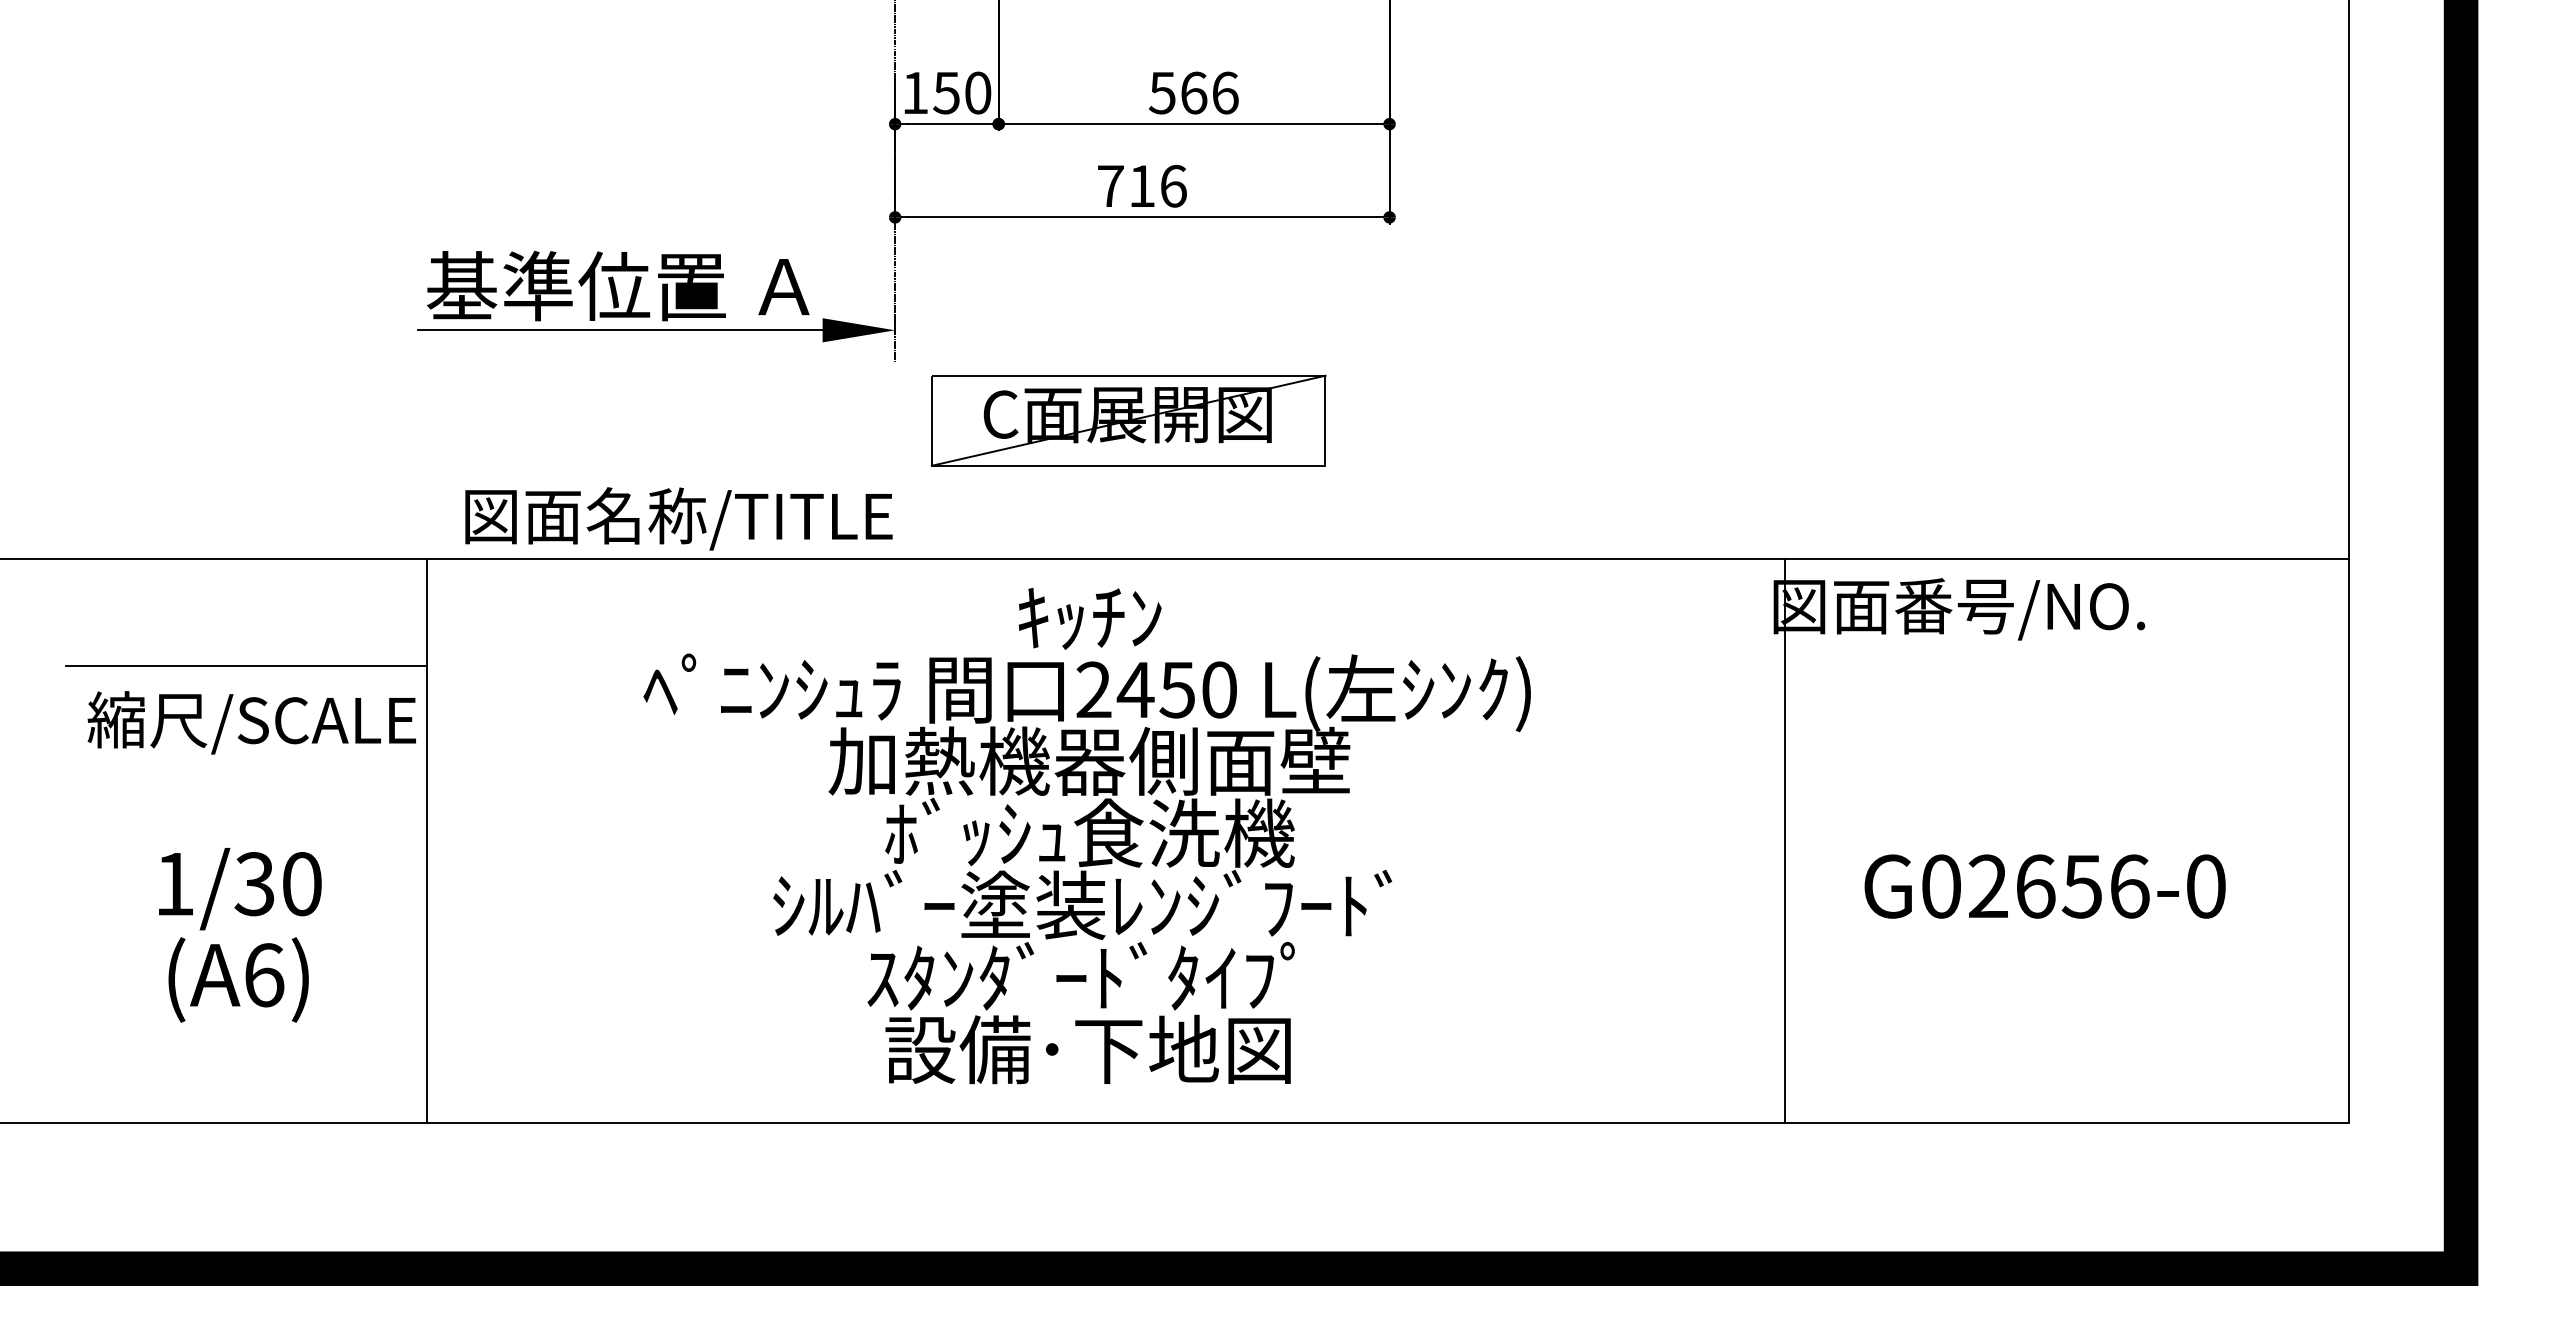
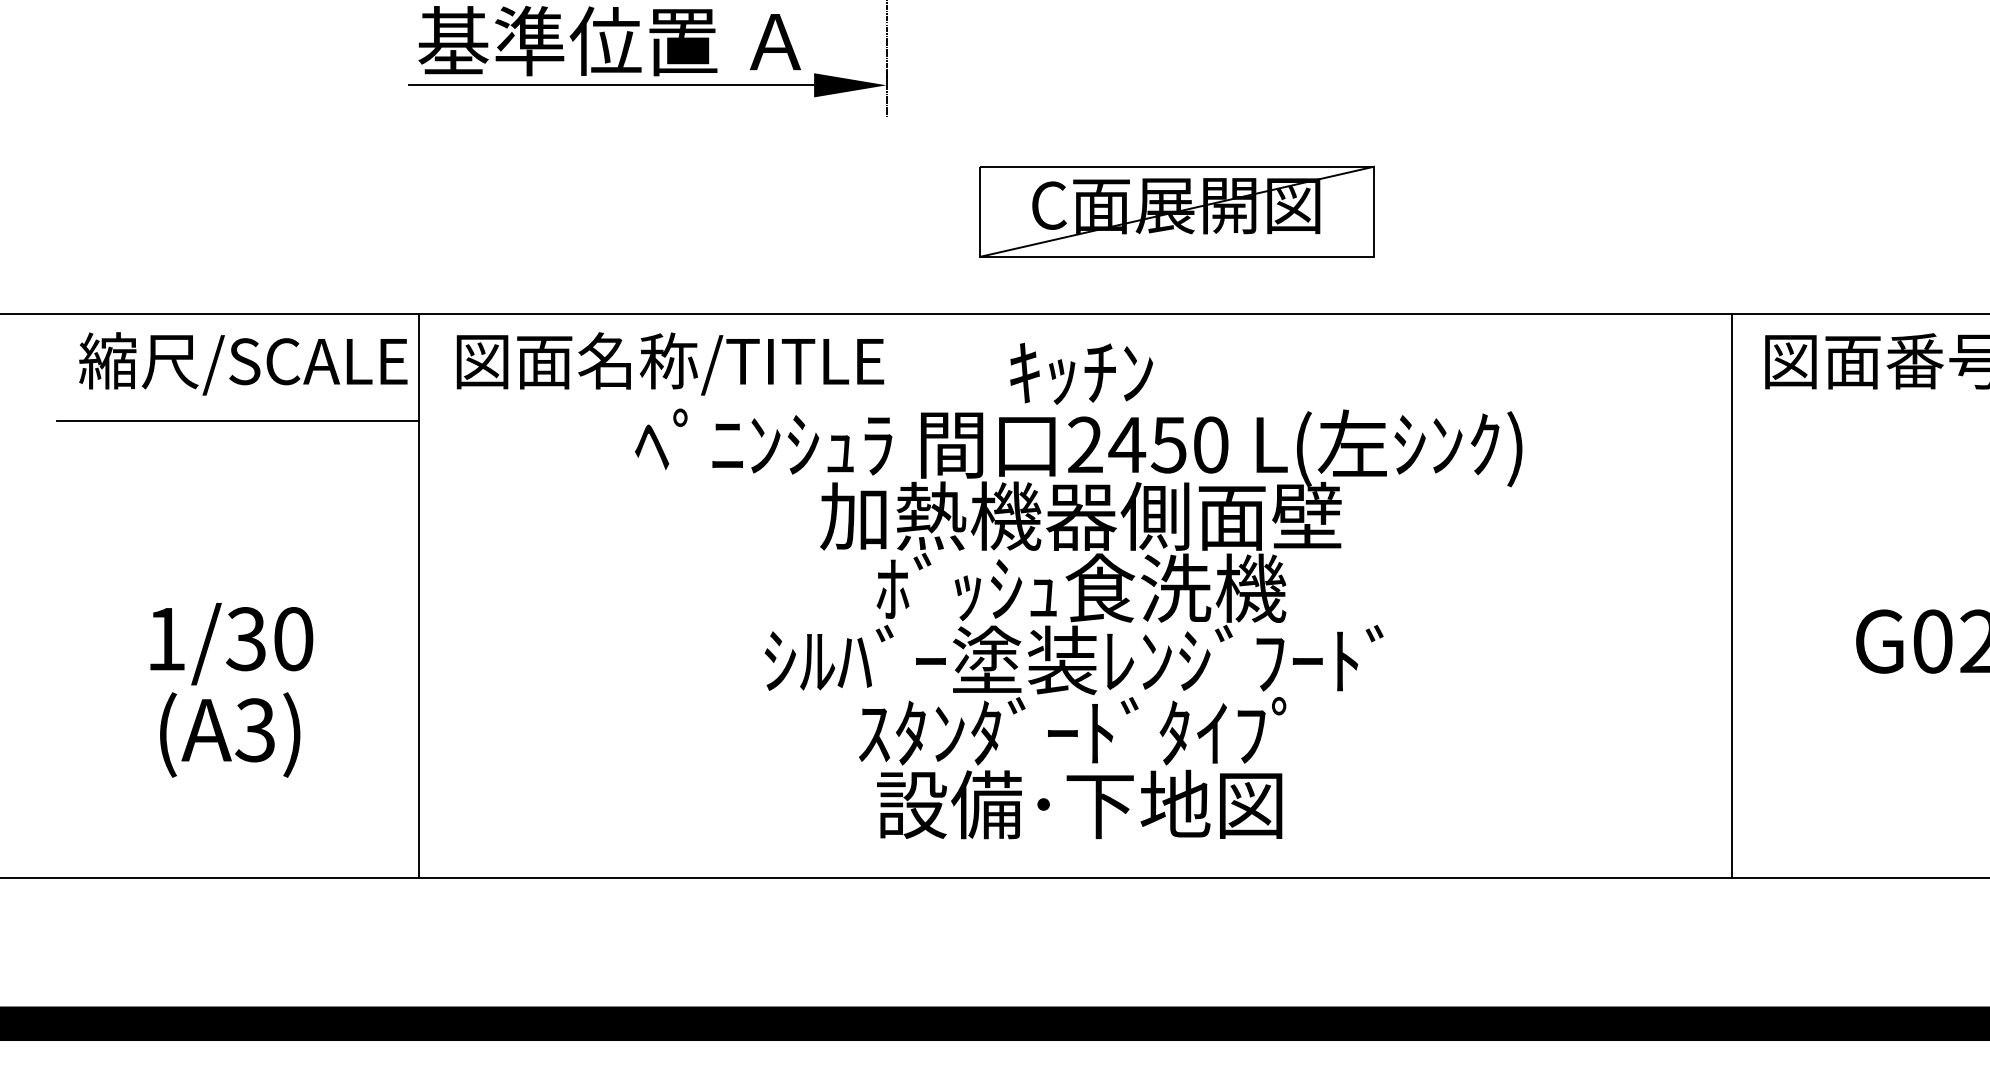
part: (1128, 420) -> (1176, 211), moved
text: (678, 518) -> (669, 363), moved
text: (251, 722) -> (242, 363), moved
line: (1784, 841) -> (1731, 596), moved
text: (263, 975) -> (254, 730), (A6) -> (A3)

